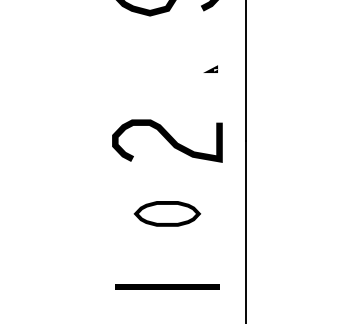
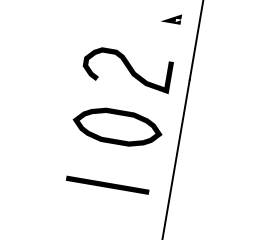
part: (210, 68) -> (171, 17), size x1.67
part: (167, 213) -> (117, 126), size x1.67

